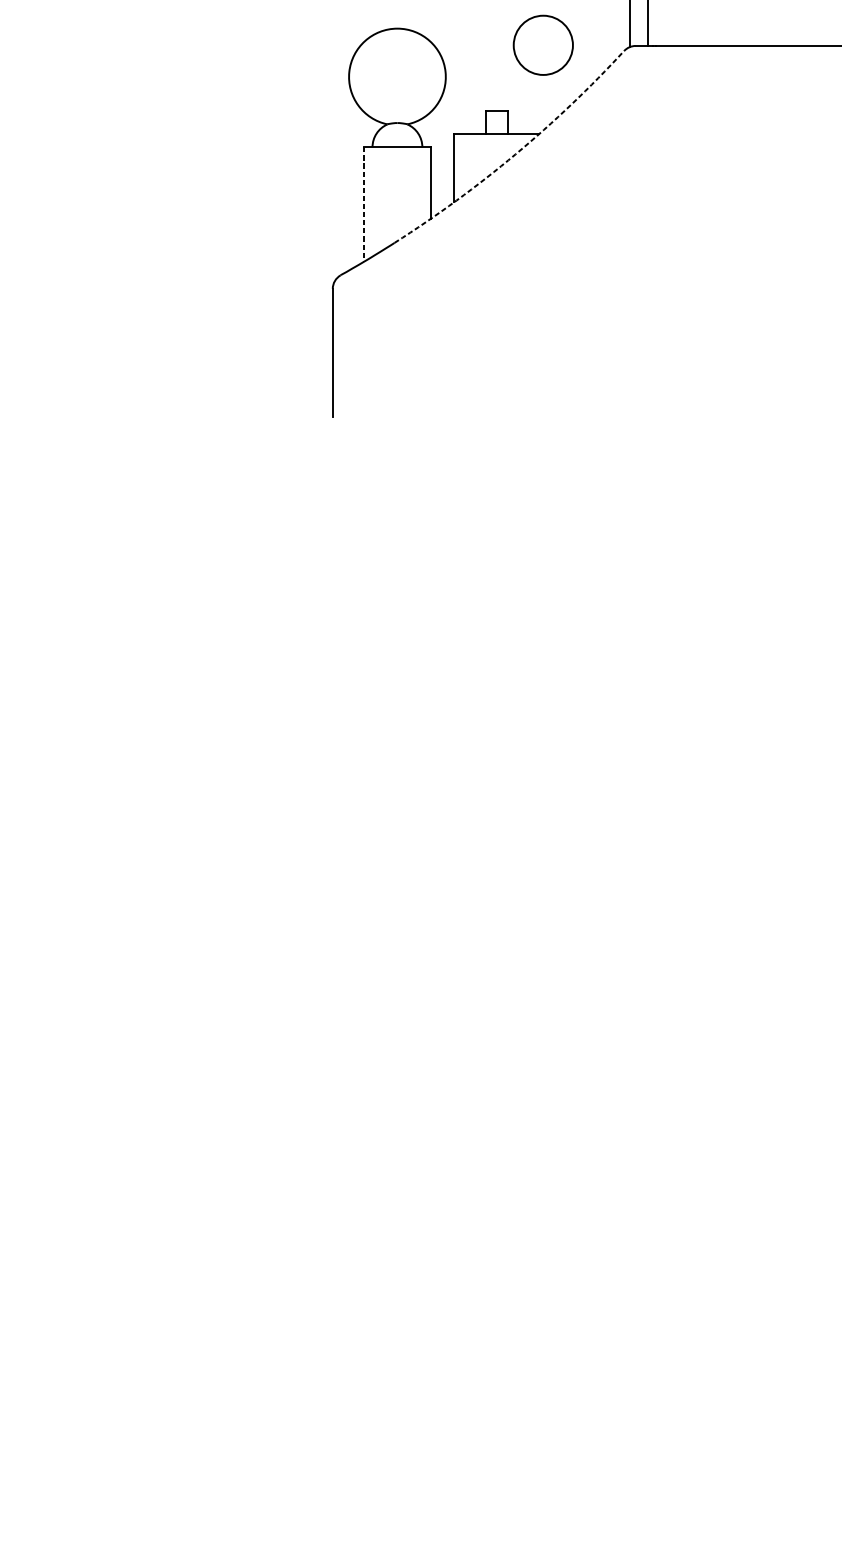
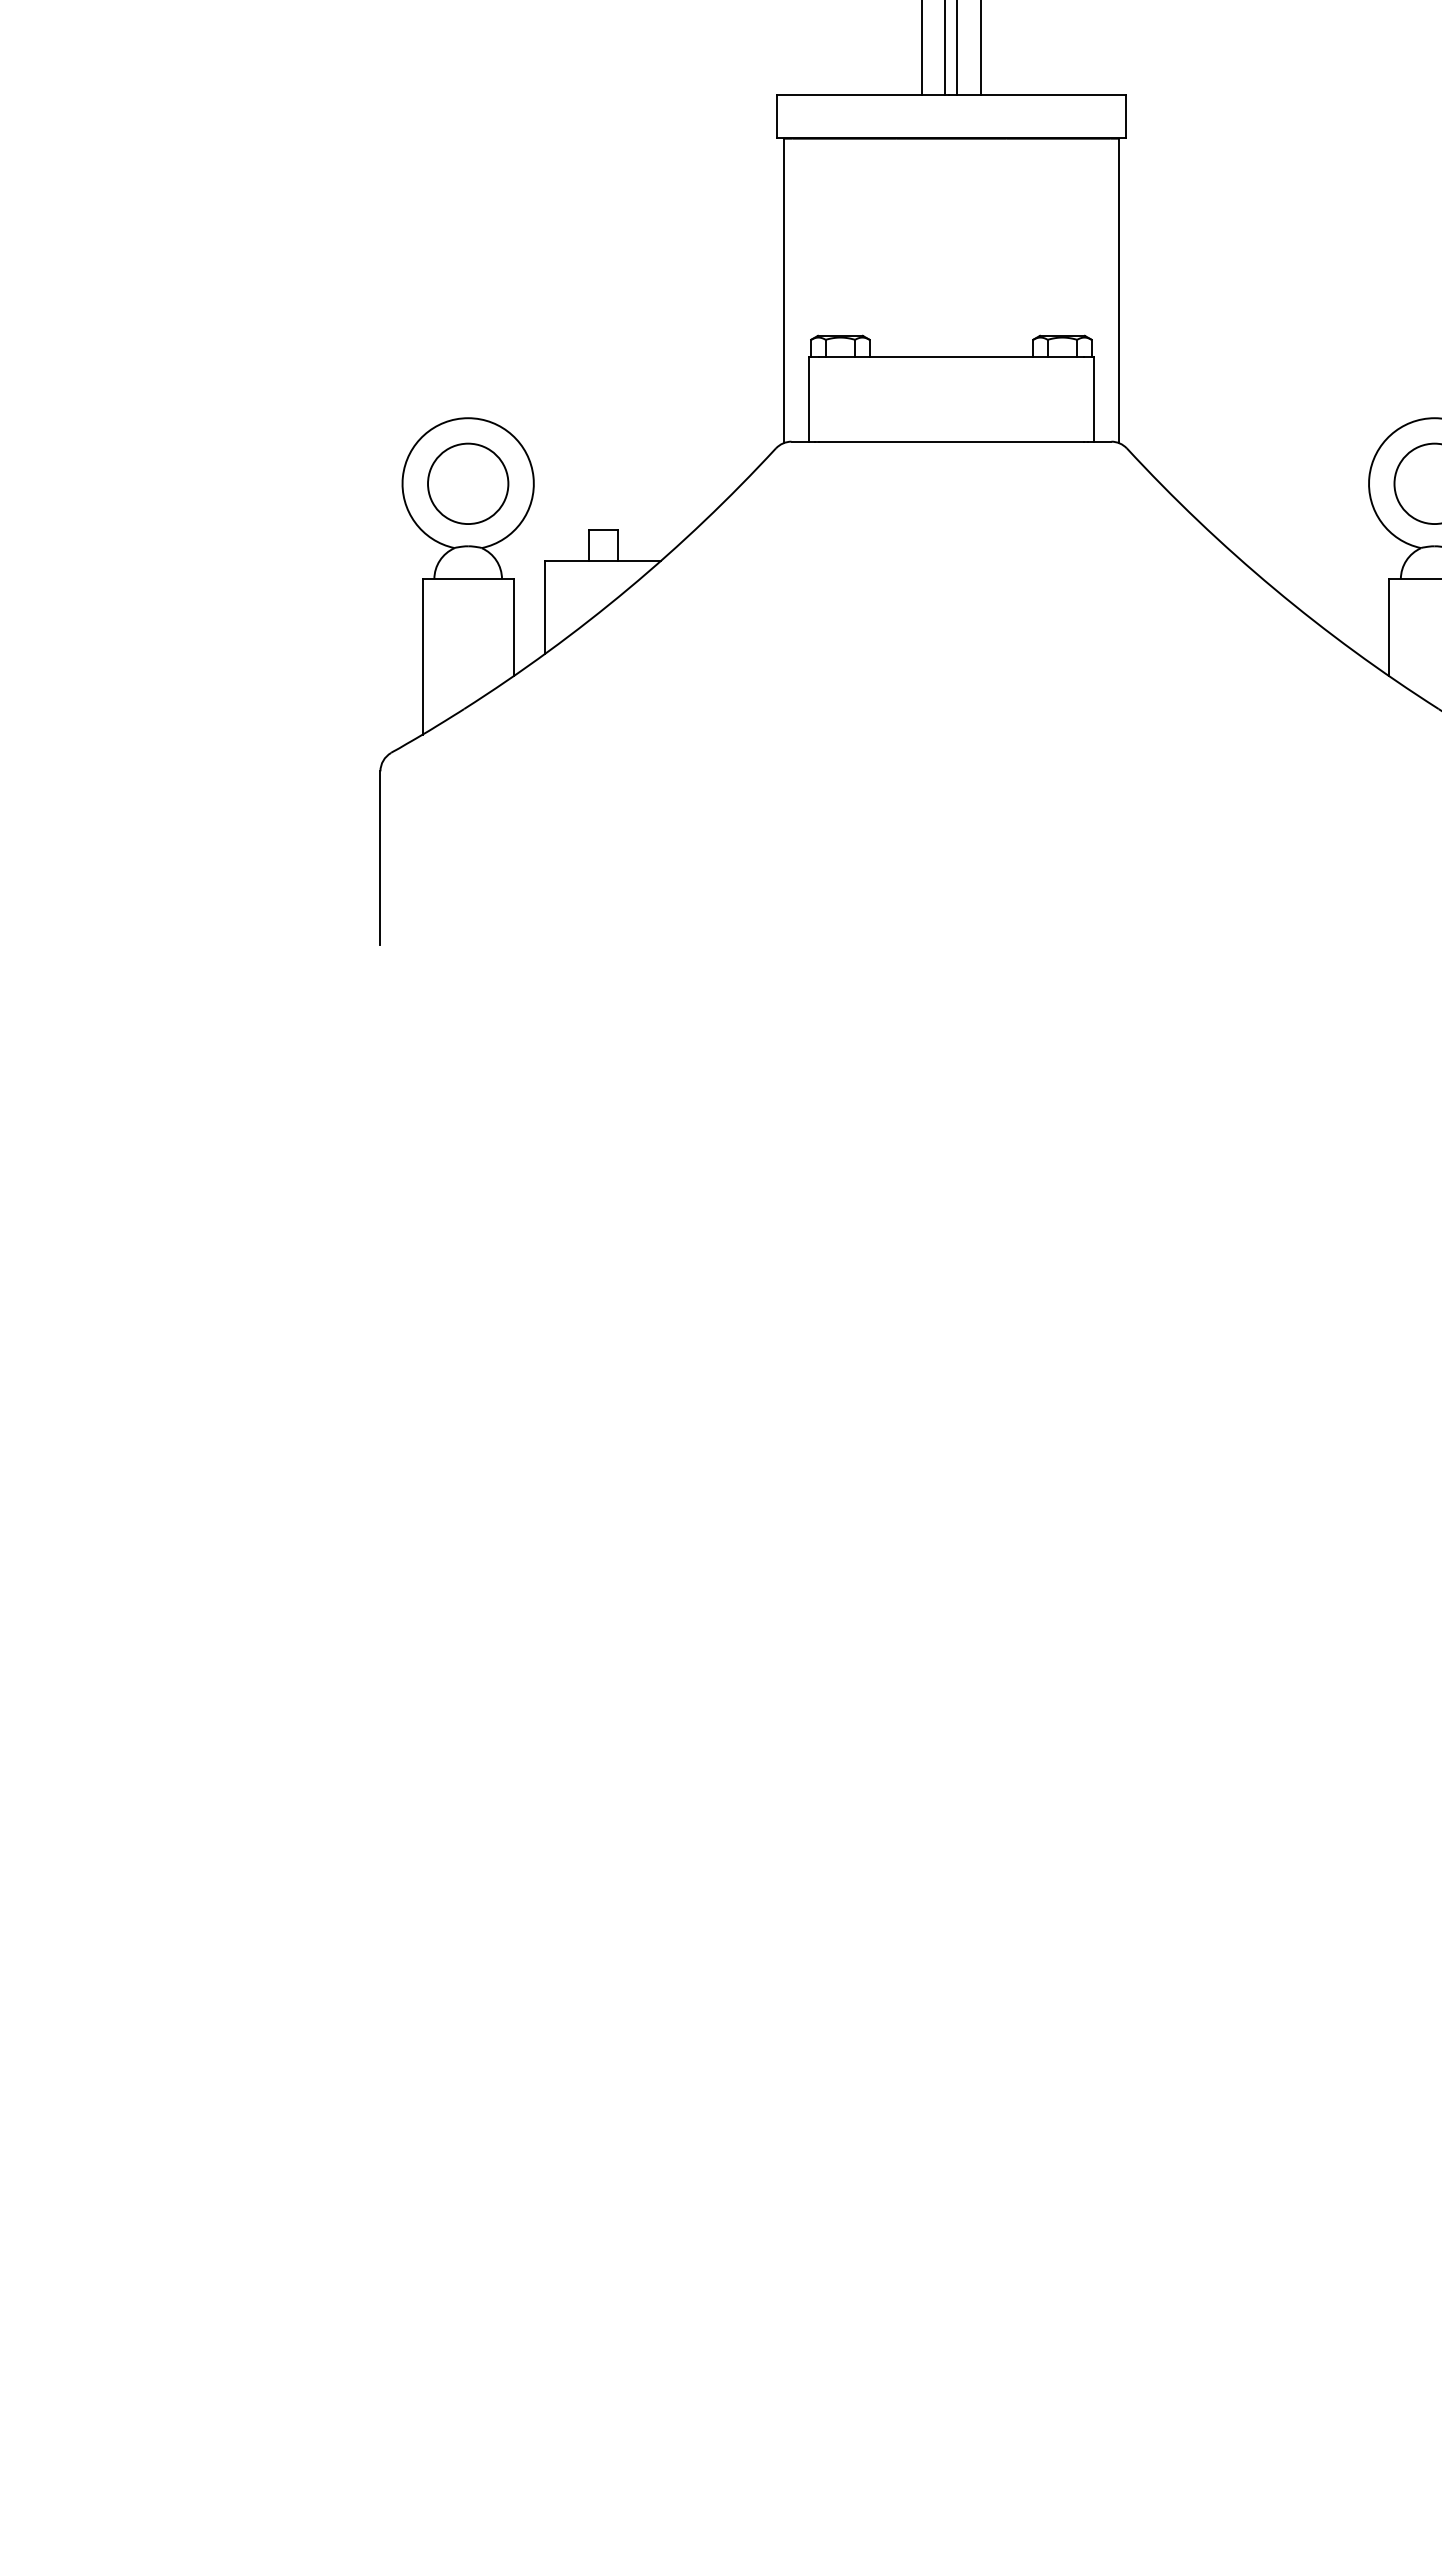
circle: (543, 45) -> (468, 483), moved
arc: (515, 154) -> (628, 588), dashed -> solid
line: (363, 204) -> (422, 656), dashed -> solid

